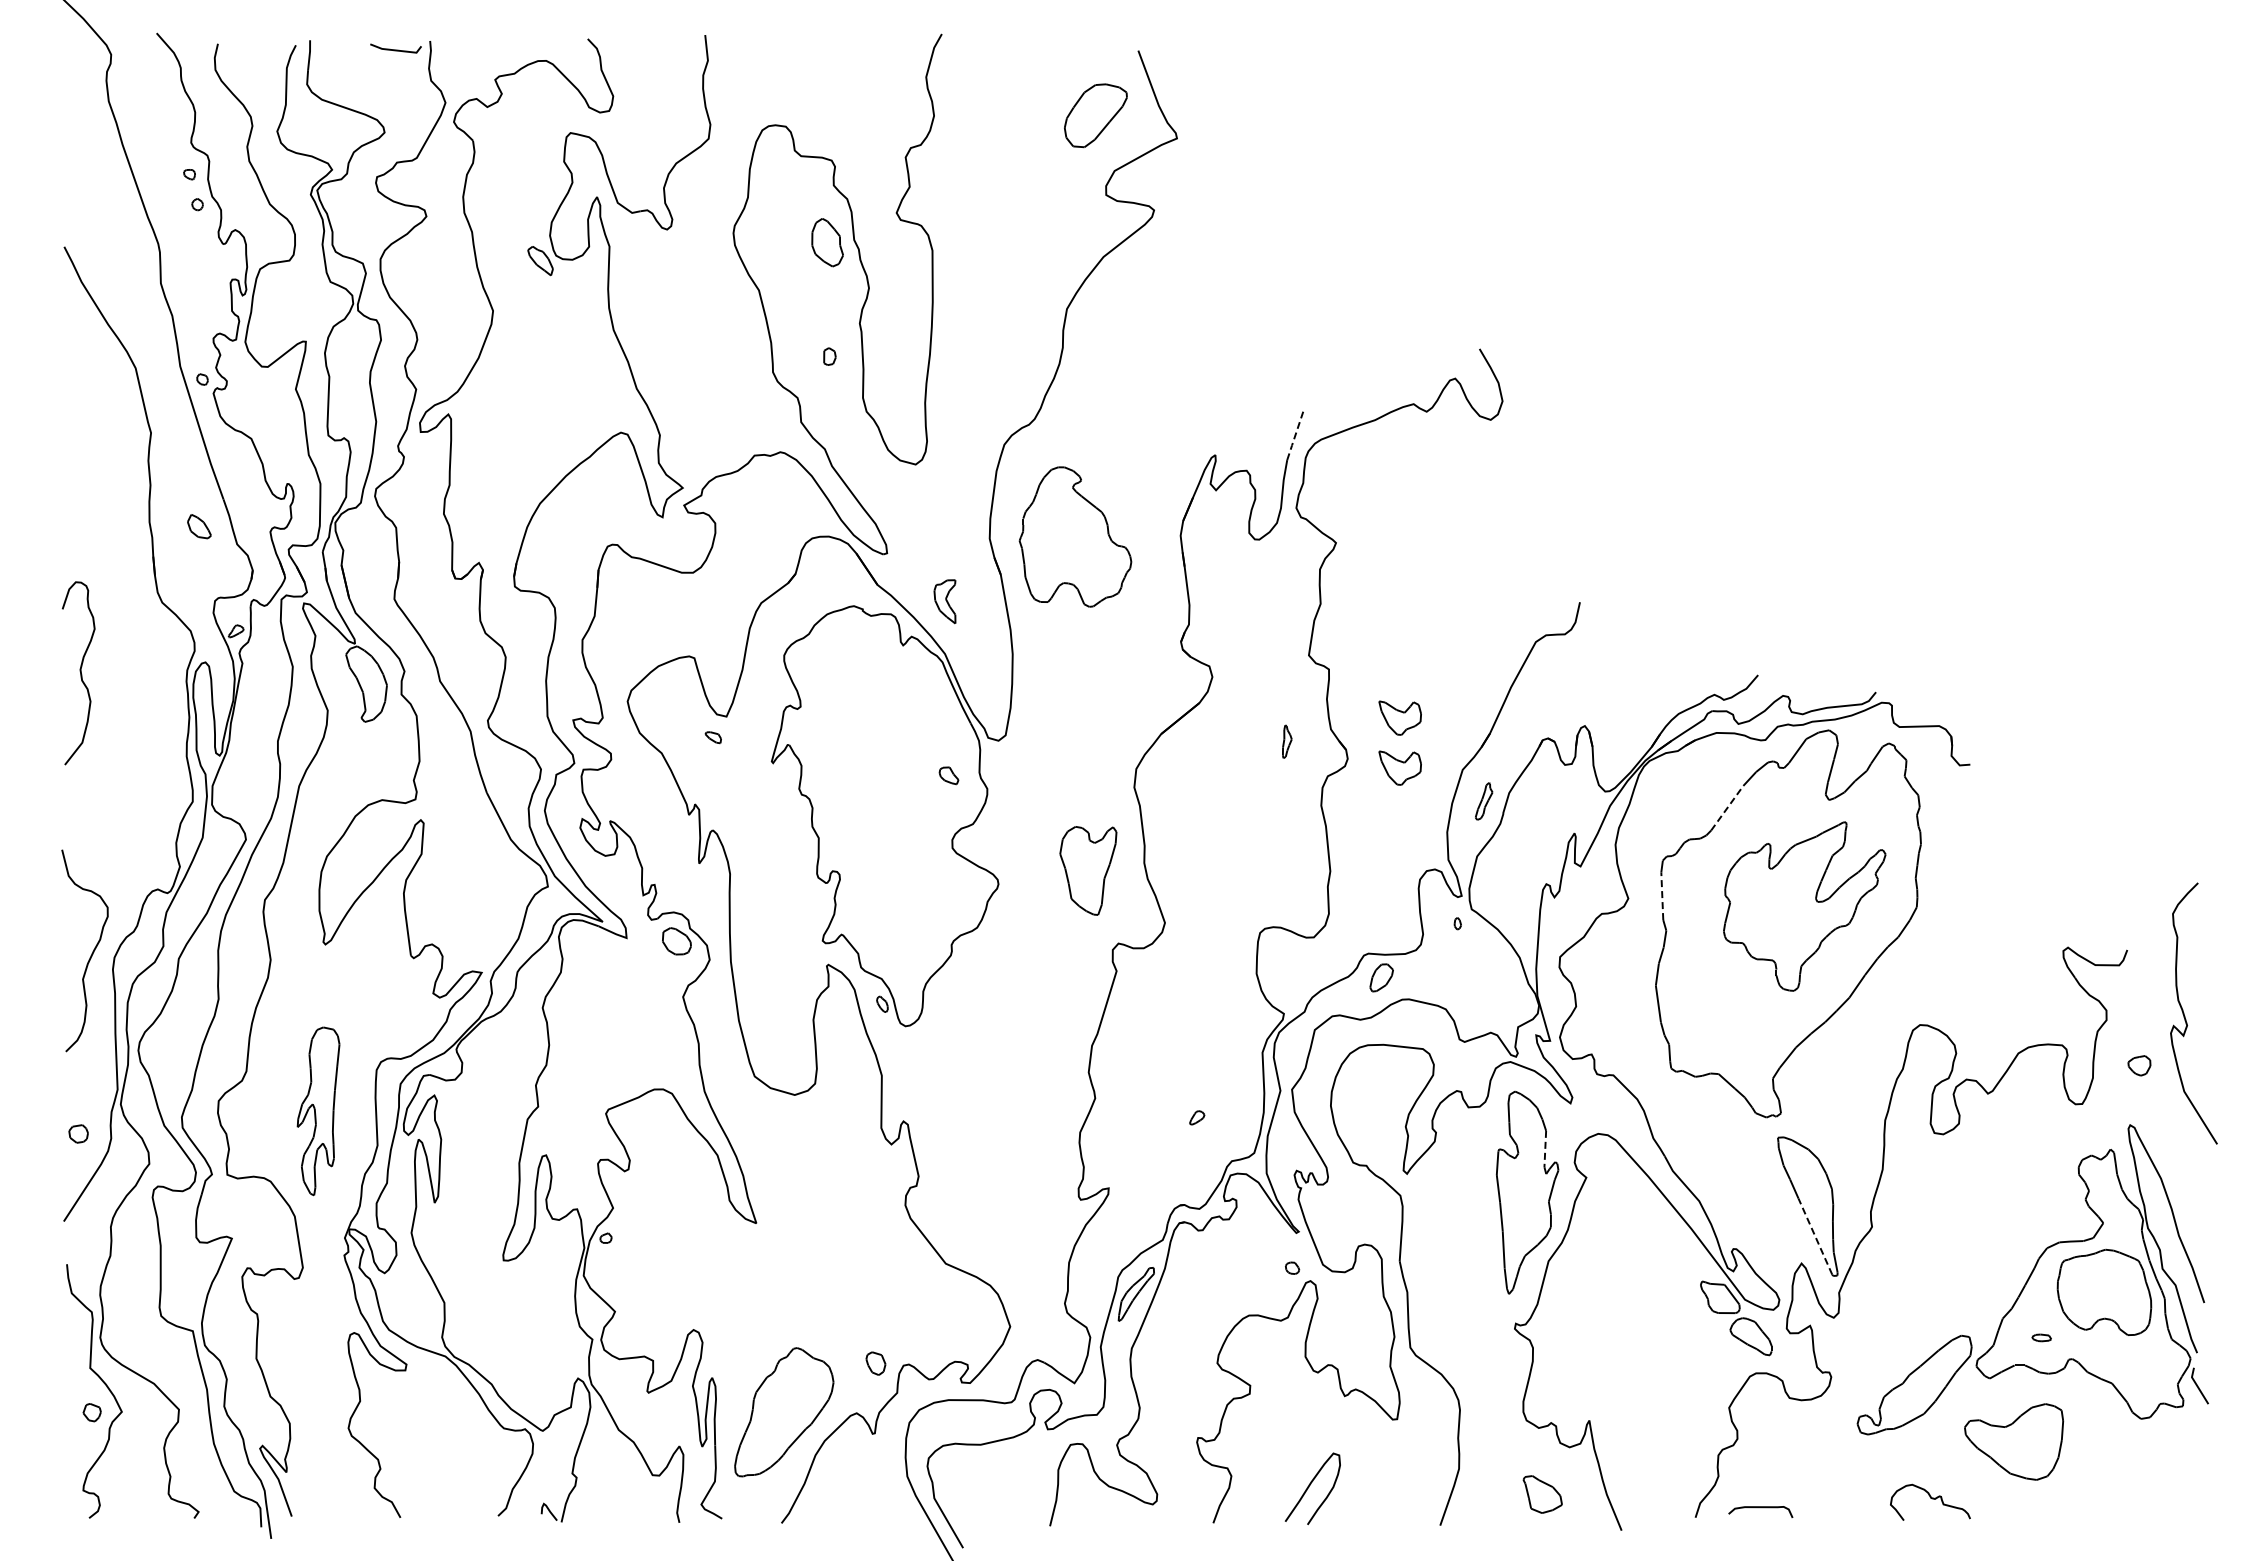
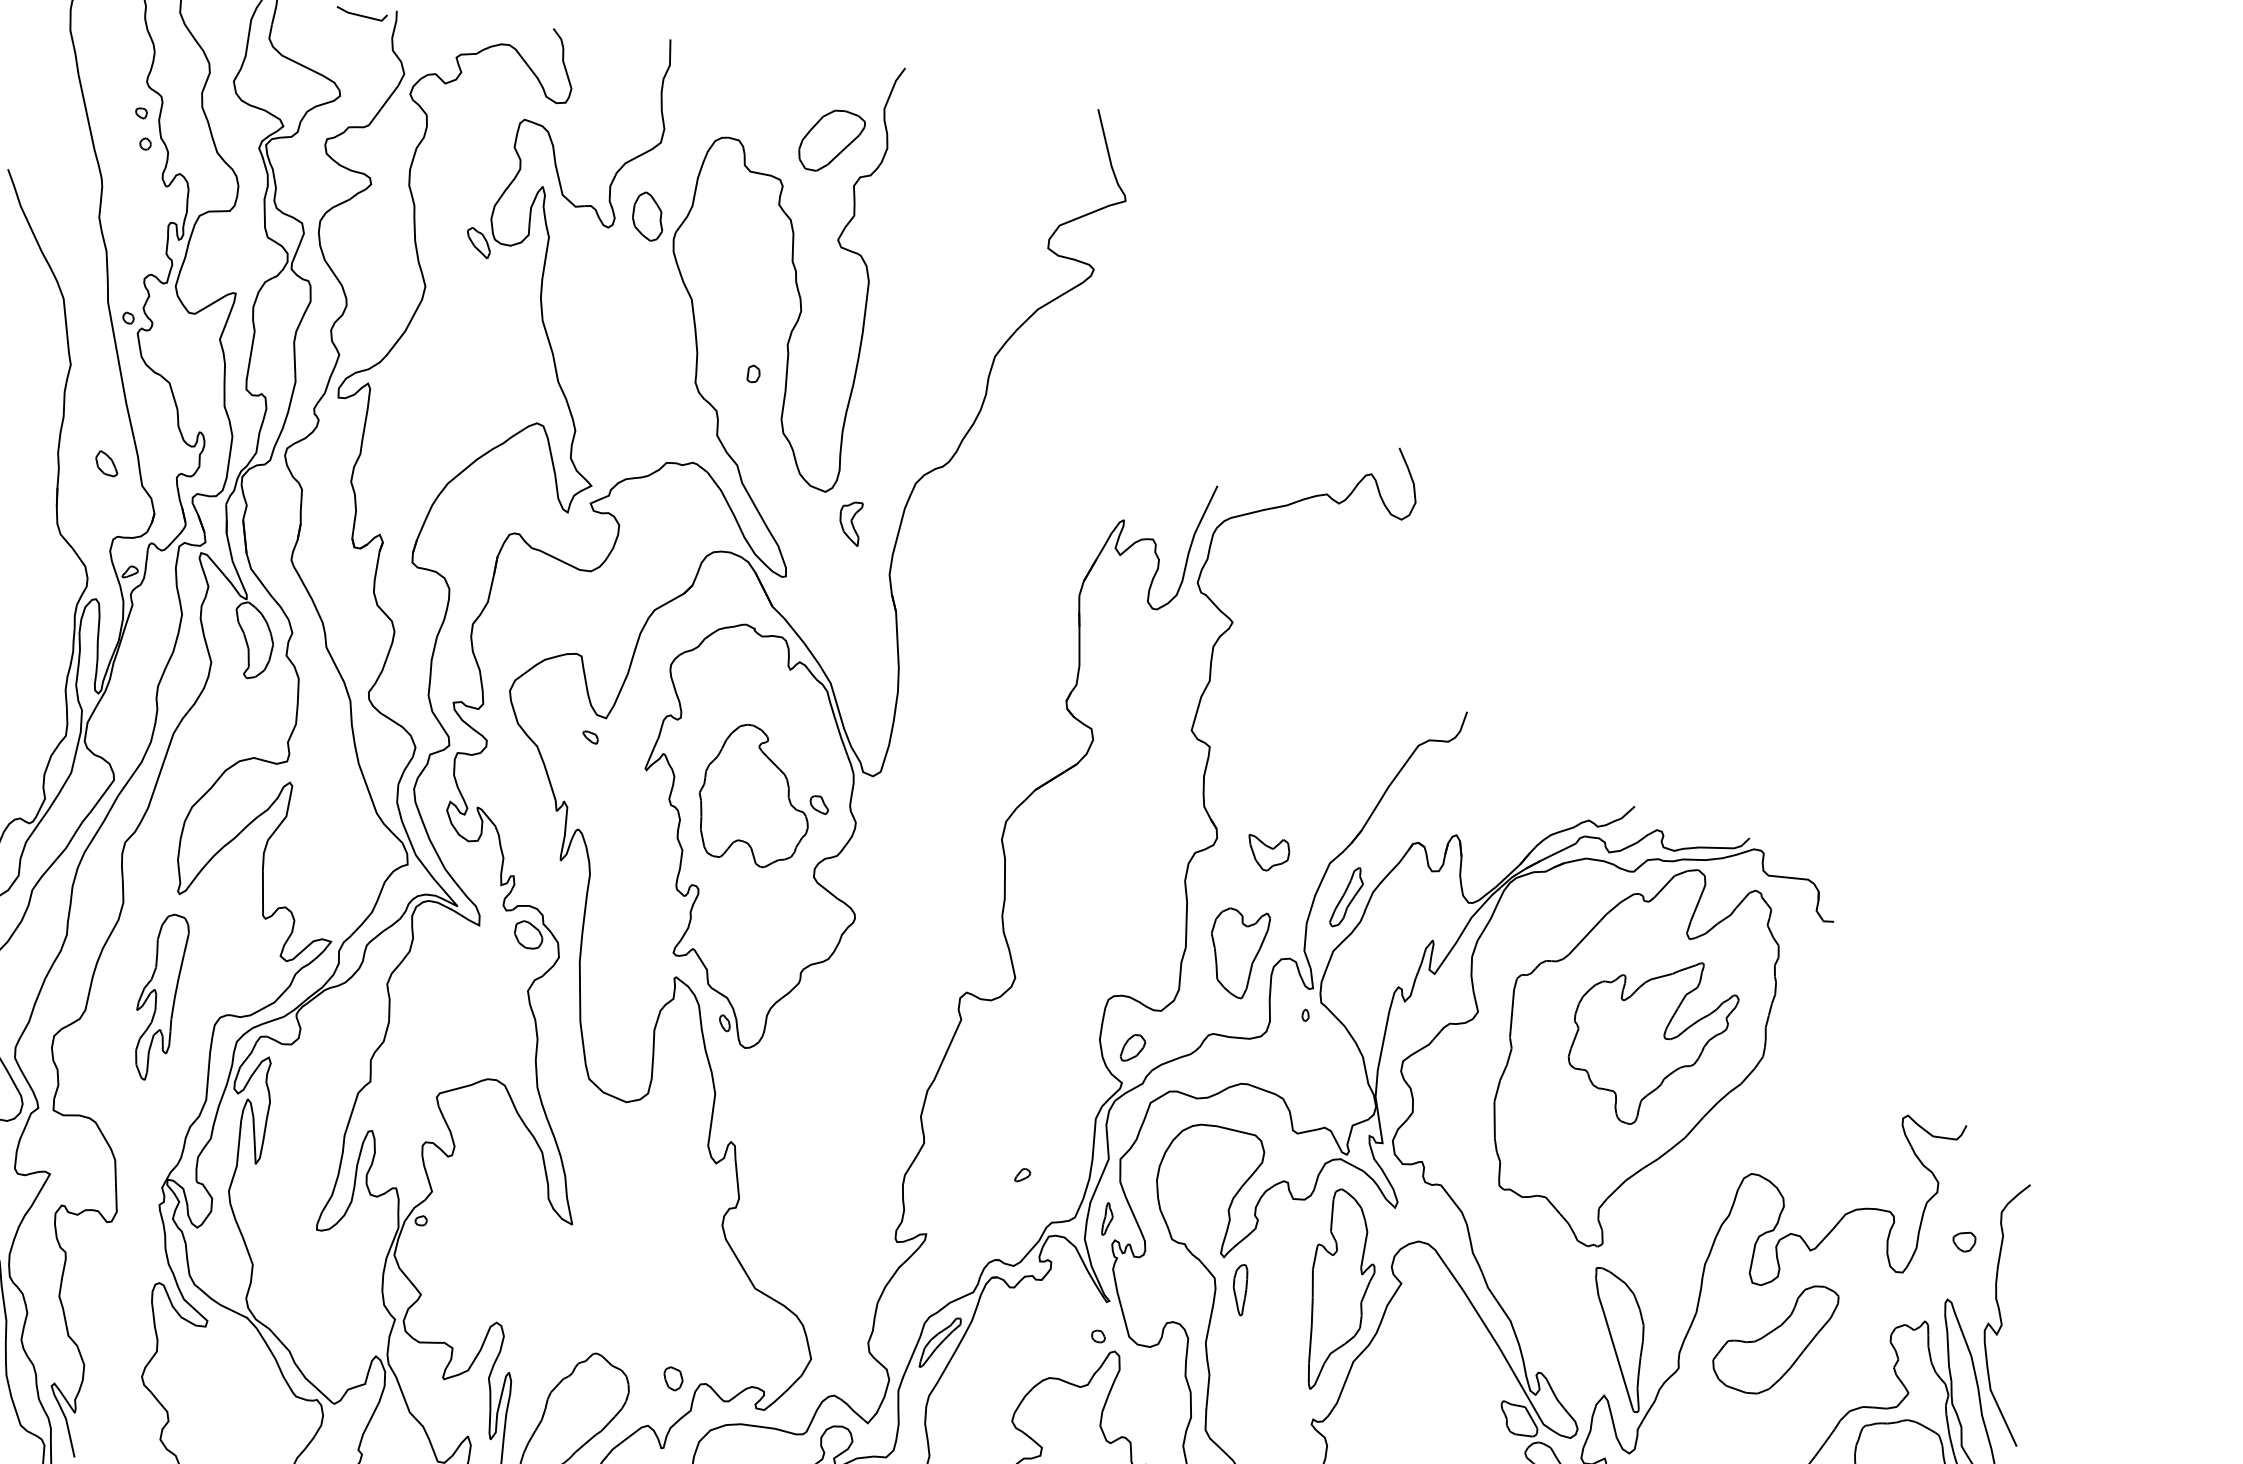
part: (1095, 115) -> (831, 140), moved
part: (827, 242) -> (648, 216), moved
line: (1295, 435) -> (1205, 510), dashed -> solid
part: (1075, 536) -> (755, 795), moved
part: (944, 601) -> (849, 523), moved
part: (1399, 717) -> (1273, 803), removed
part: (1287, 741) -> (1108, 1219), moved
part: (1483, 801) -> (1346, 897), size x1.67
line: (1727, 807) -> (1587, 933), dashed -> solid
part: (1088, 870) -> (1237, 953), moved
line: (1662, 896) -> (1512, 1014), dashed -> solid
part: (1381, 977) -> (1132, 1047), moved
curve: (2185, 1016) -> (2001, 1315), moved
part: (318, 1111) -> (159, 997), moved
line: (1545, 1149) -> (1364, 1250), dashed -> solid
part: (1963, 1185) -> (1774, 1338), added
part: (1426, 1204) -> (1239, 1290), added
line: (1815, 1236) -> (1621, 1370), dashed -> solid

